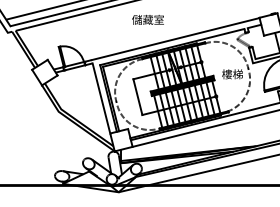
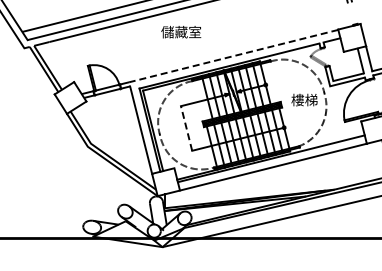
text: (148, 20) -> (181, 32), moved
line: (175, 39) -> (233, 56), solid -> dashed
line: (137, 97) -> (186, 128), solid -> dashed

